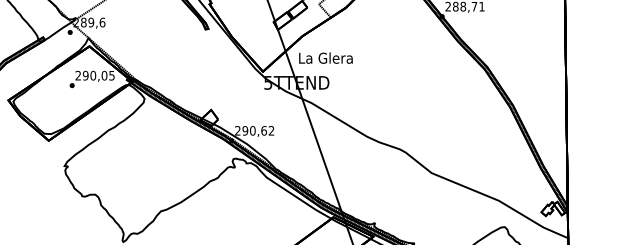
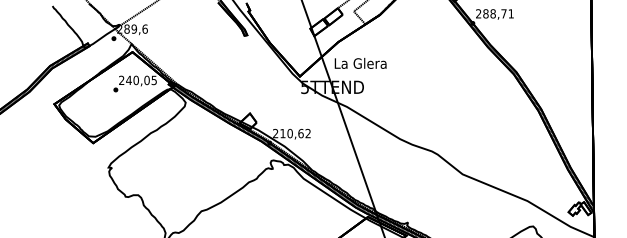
text: (85, 75) -> (128, 80), 290,05 -> 240,05
text: (244, 130) -> (282, 133), 290,62 -> 210,62

